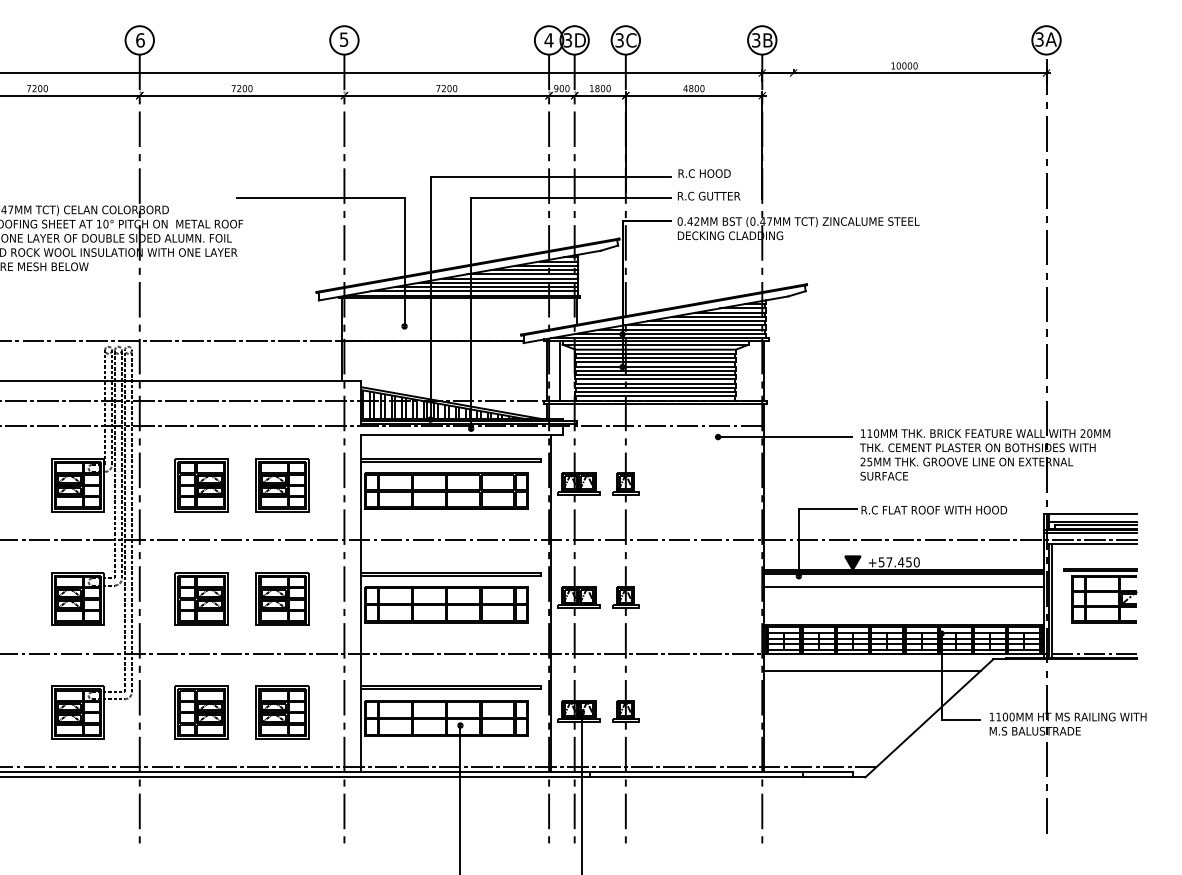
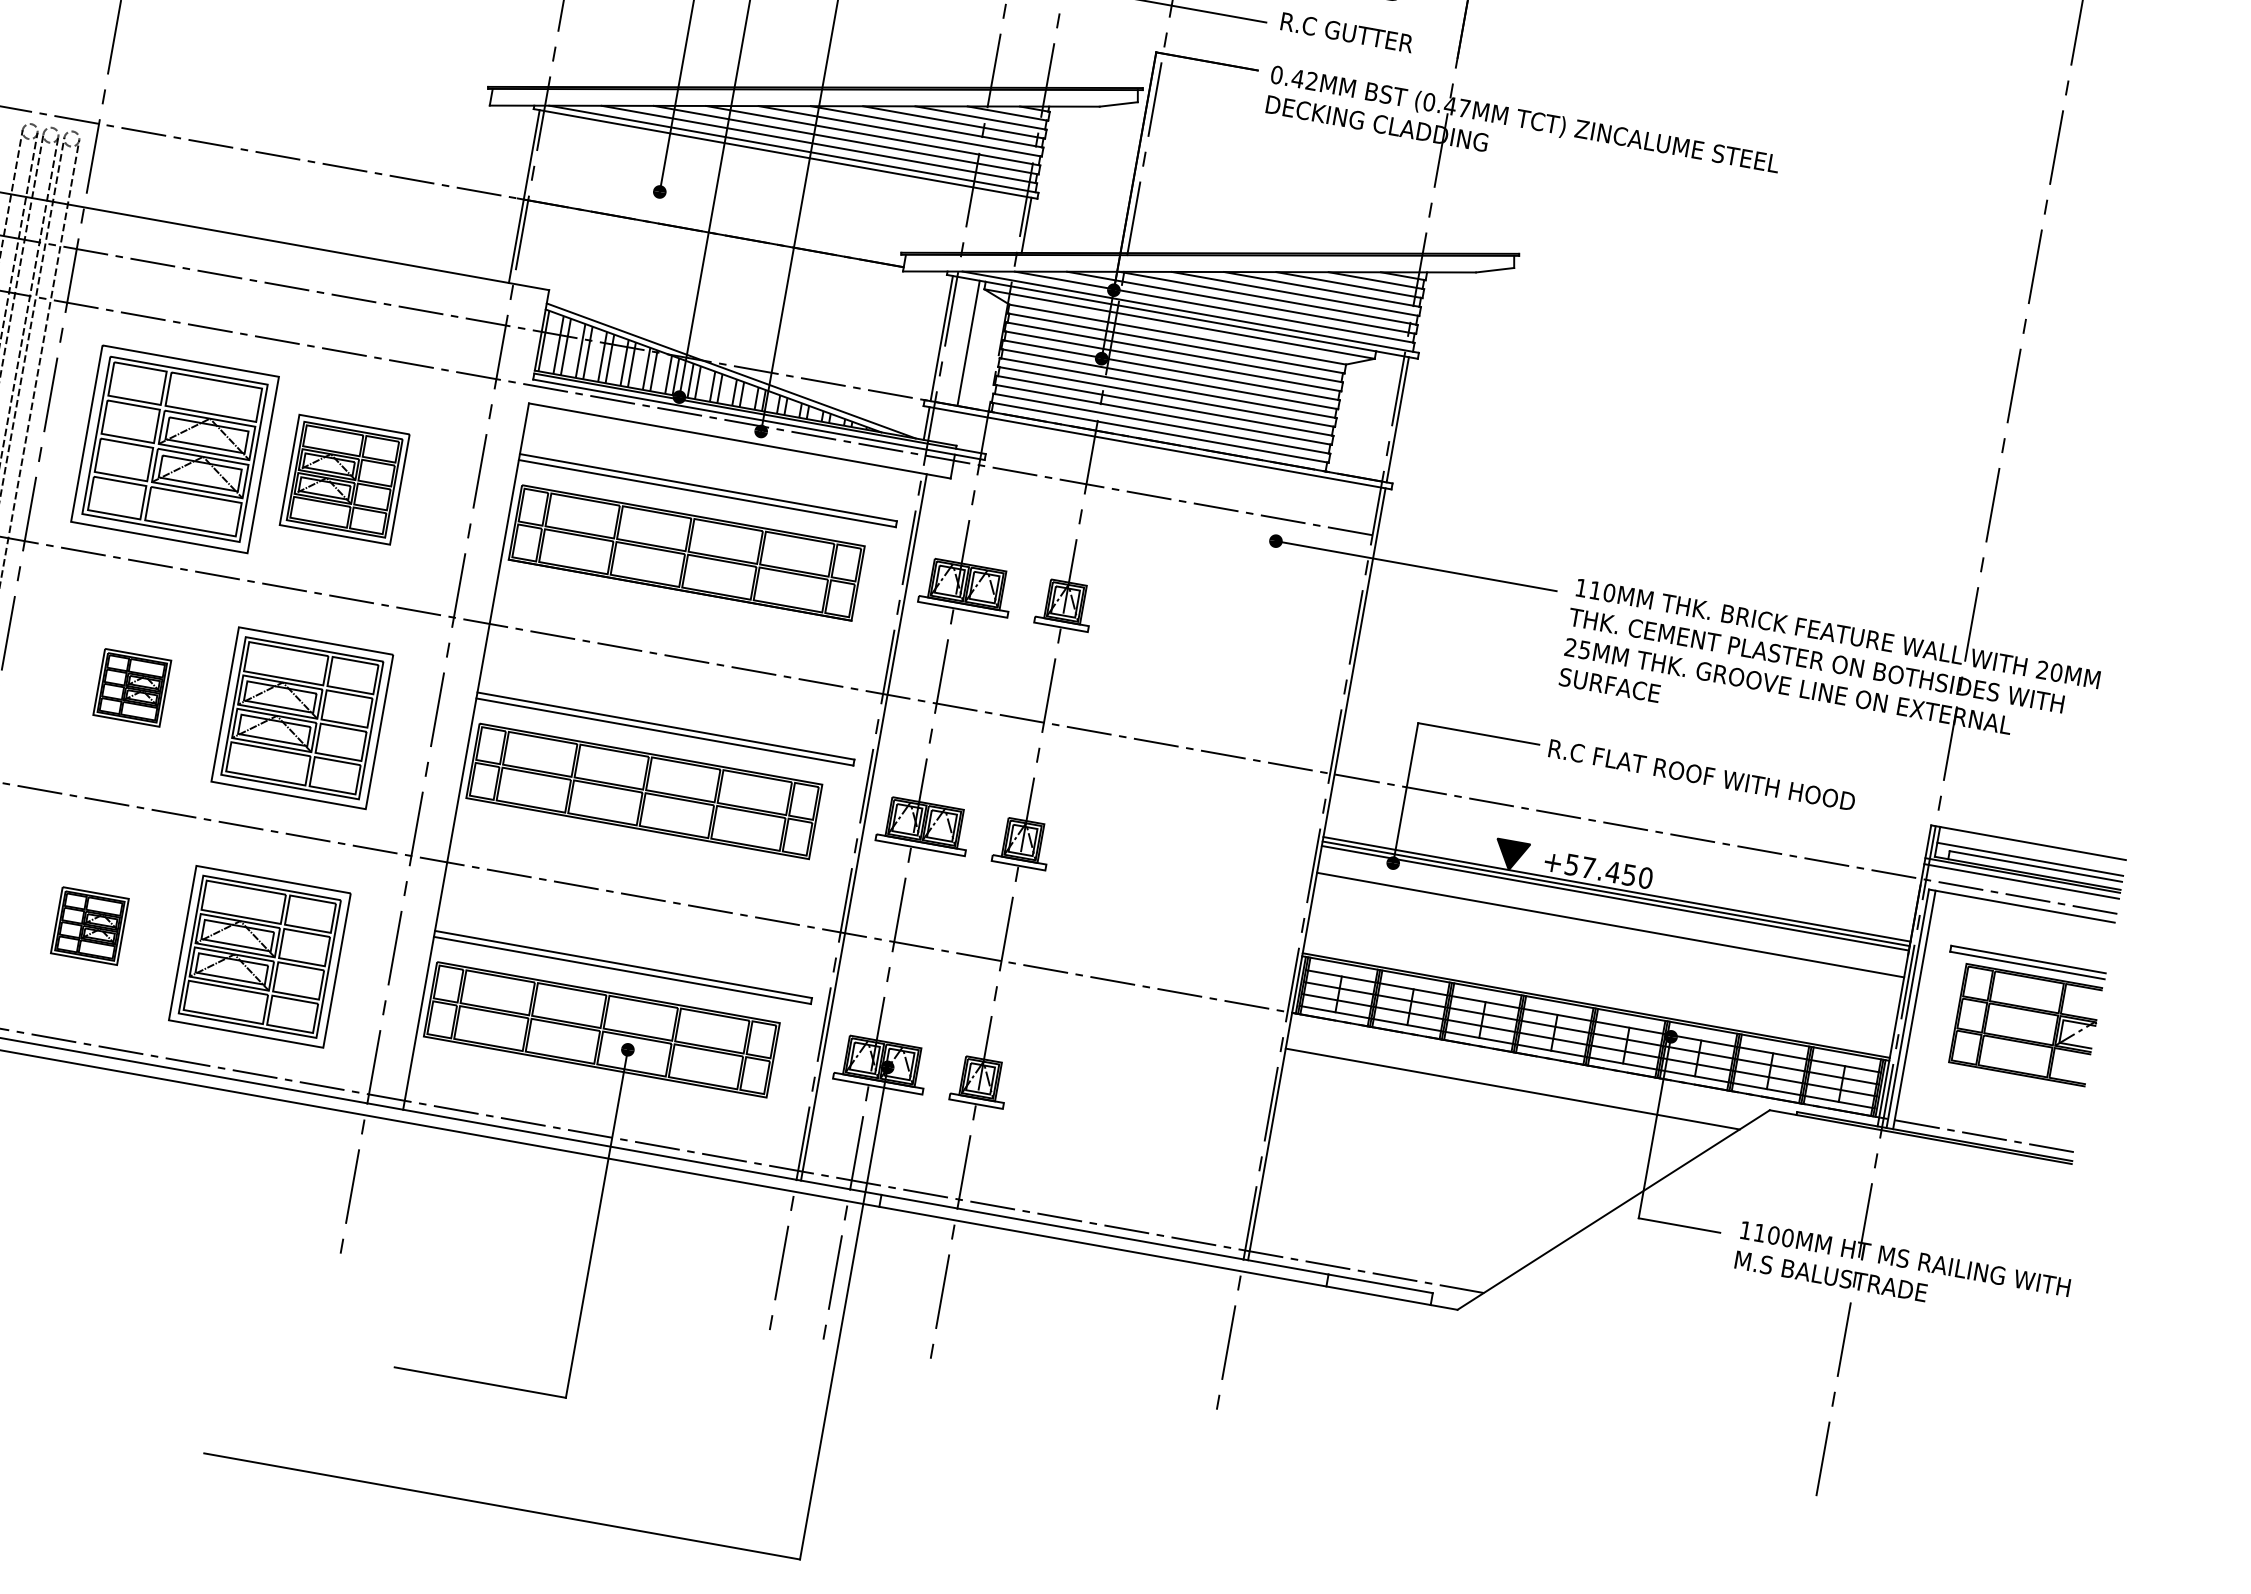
part: (201, 485) -> (174, 449), size x1.6
part: (201, 598) -> (132, 686), size x0.6
part: (282, 598) -> (302, 716), size x1.4
part: (201, 712) -> (89, 925), size x0.6
part: (282, 712) -> (259, 955), size x1.4

